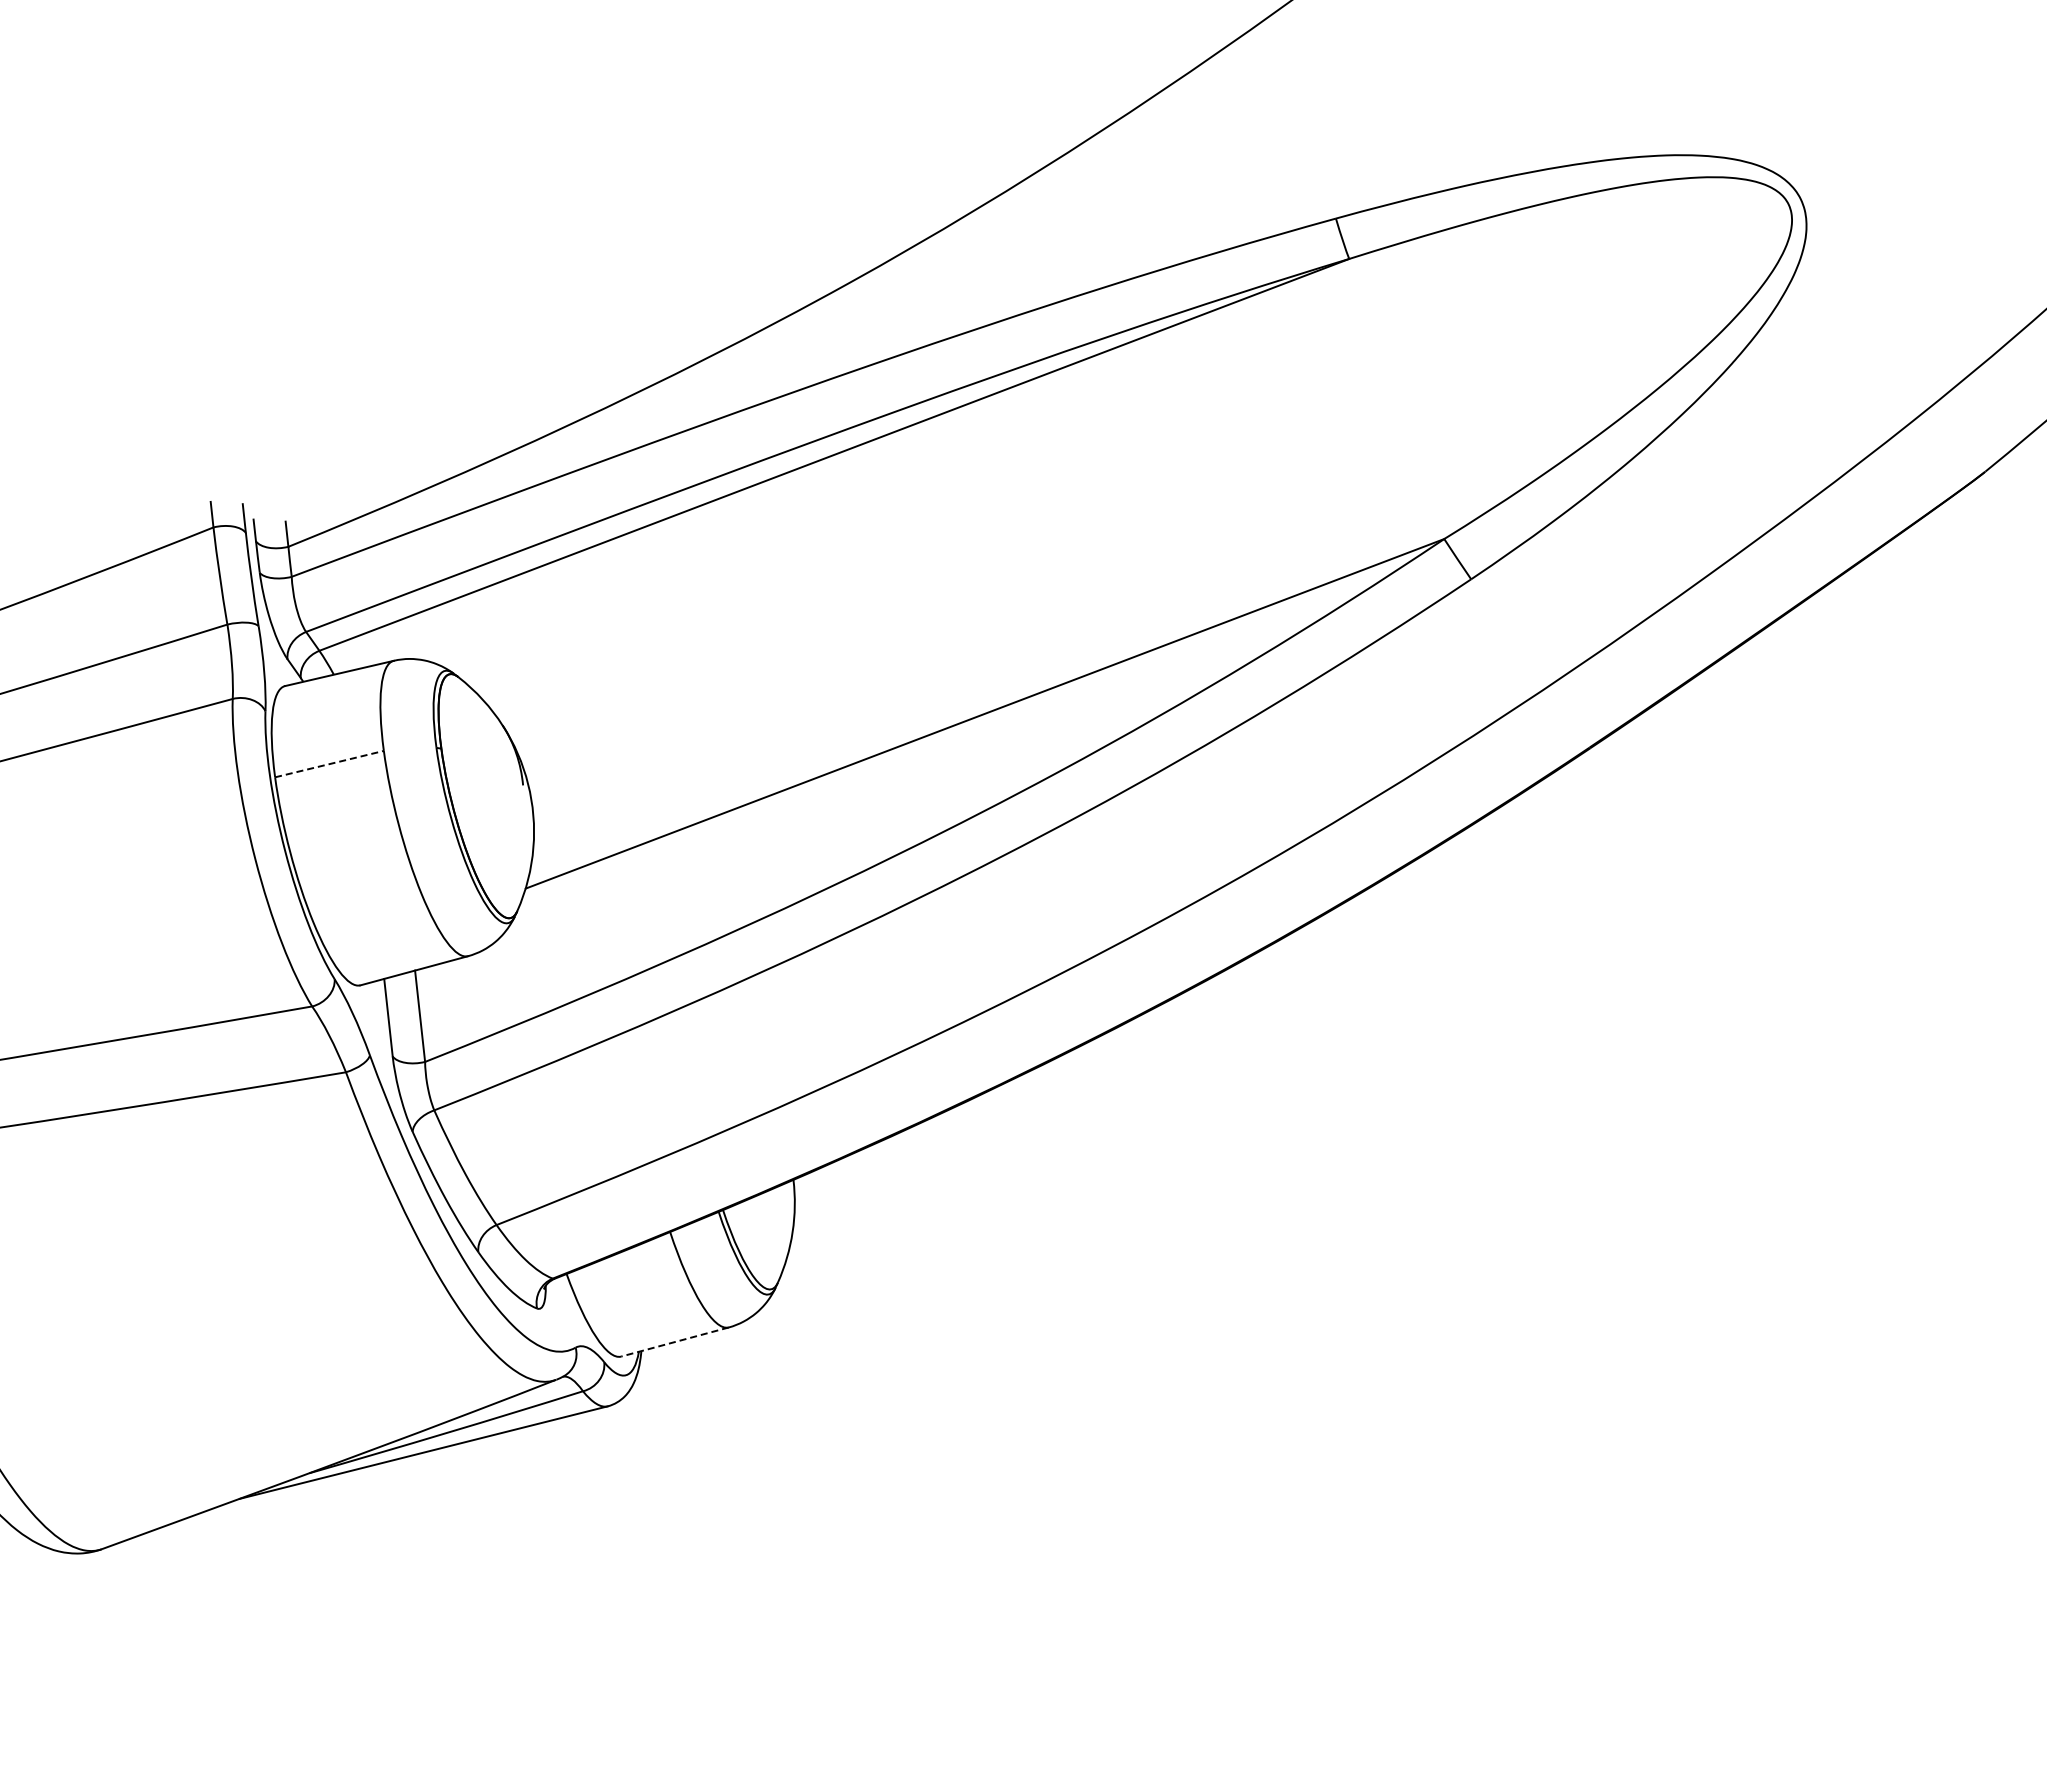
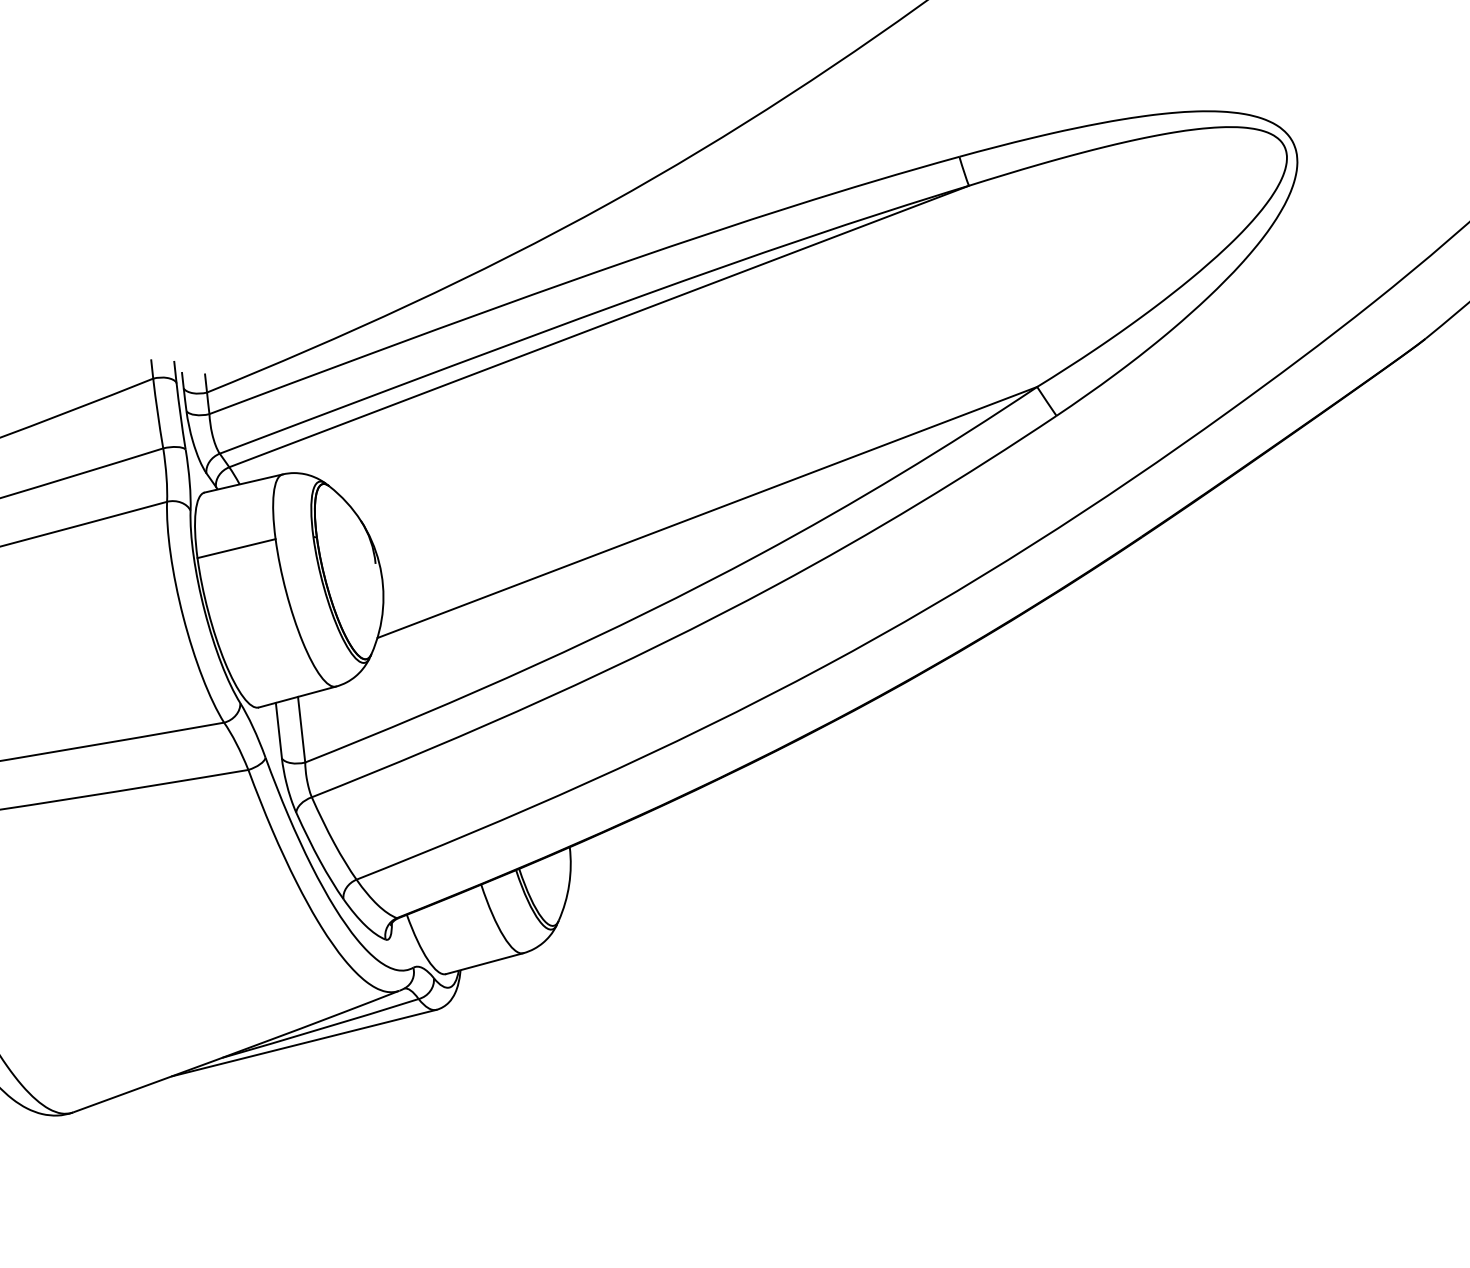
line: (329, 764) -> (236, 548), dashed -> solid
line: (675, 1342) -> (485, 964), dashed -> solid

